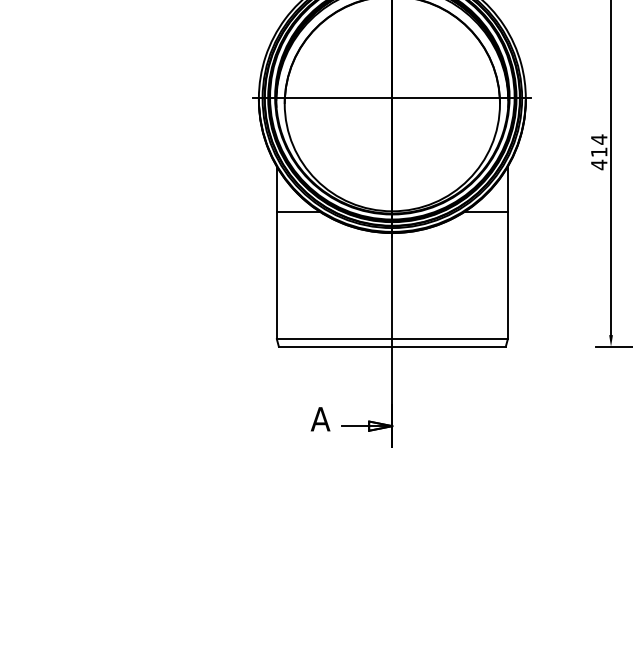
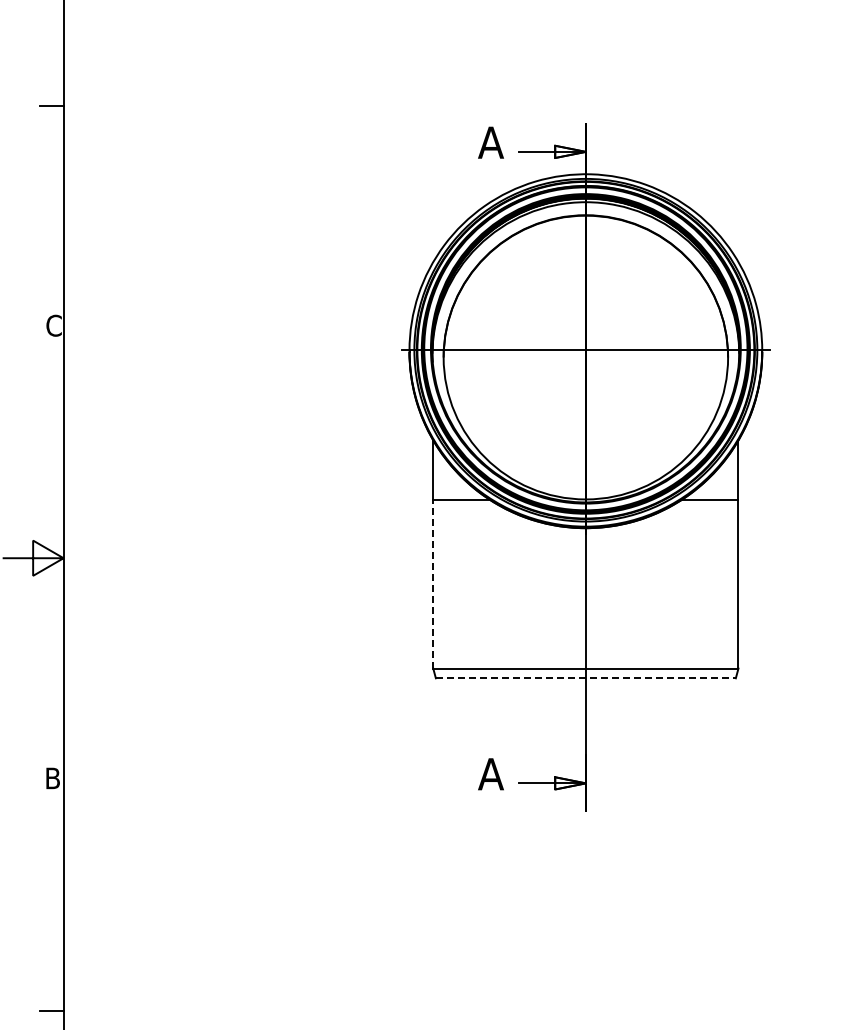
line: (277, 274) -> (433, 583), solid -> dashed
line: (392, 346) -> (585, 678), solid -> dashed

